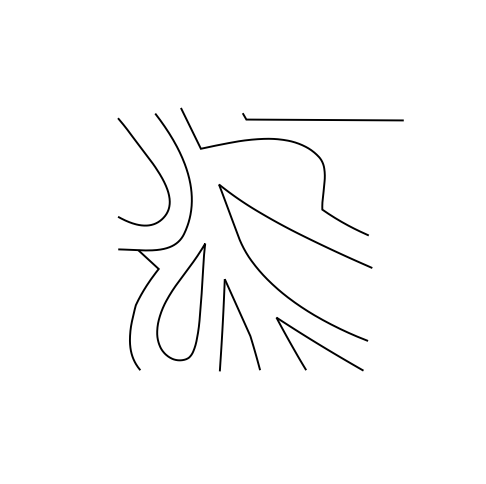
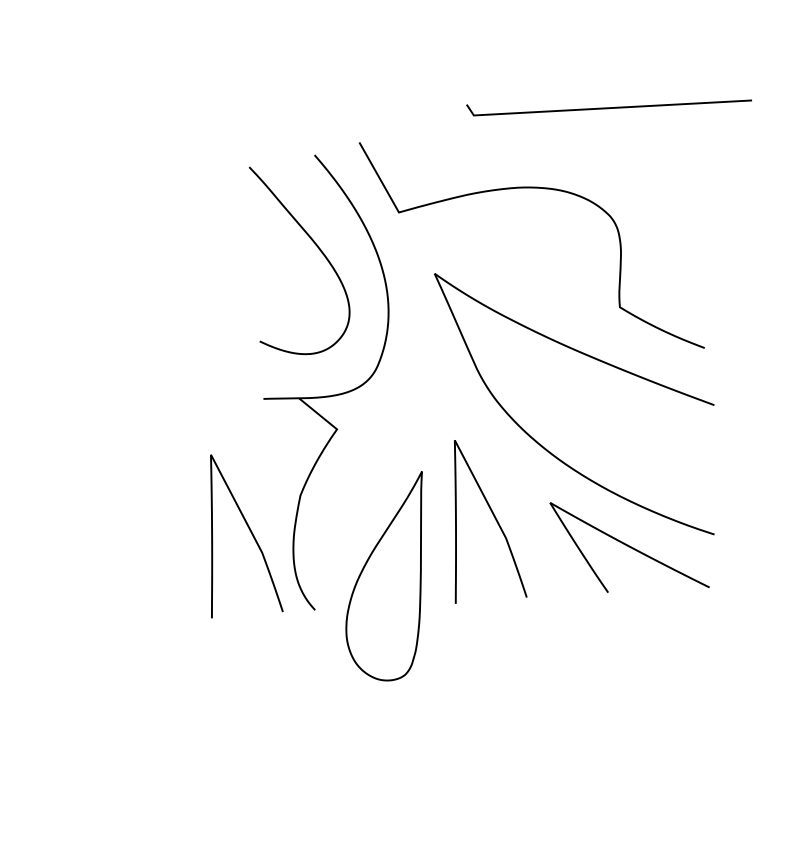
curve: (322, 119) -> (608, 107), moved
part: (180, 302) -> (384, 578), moved
part: (101, 325) -> (241, 535), added

